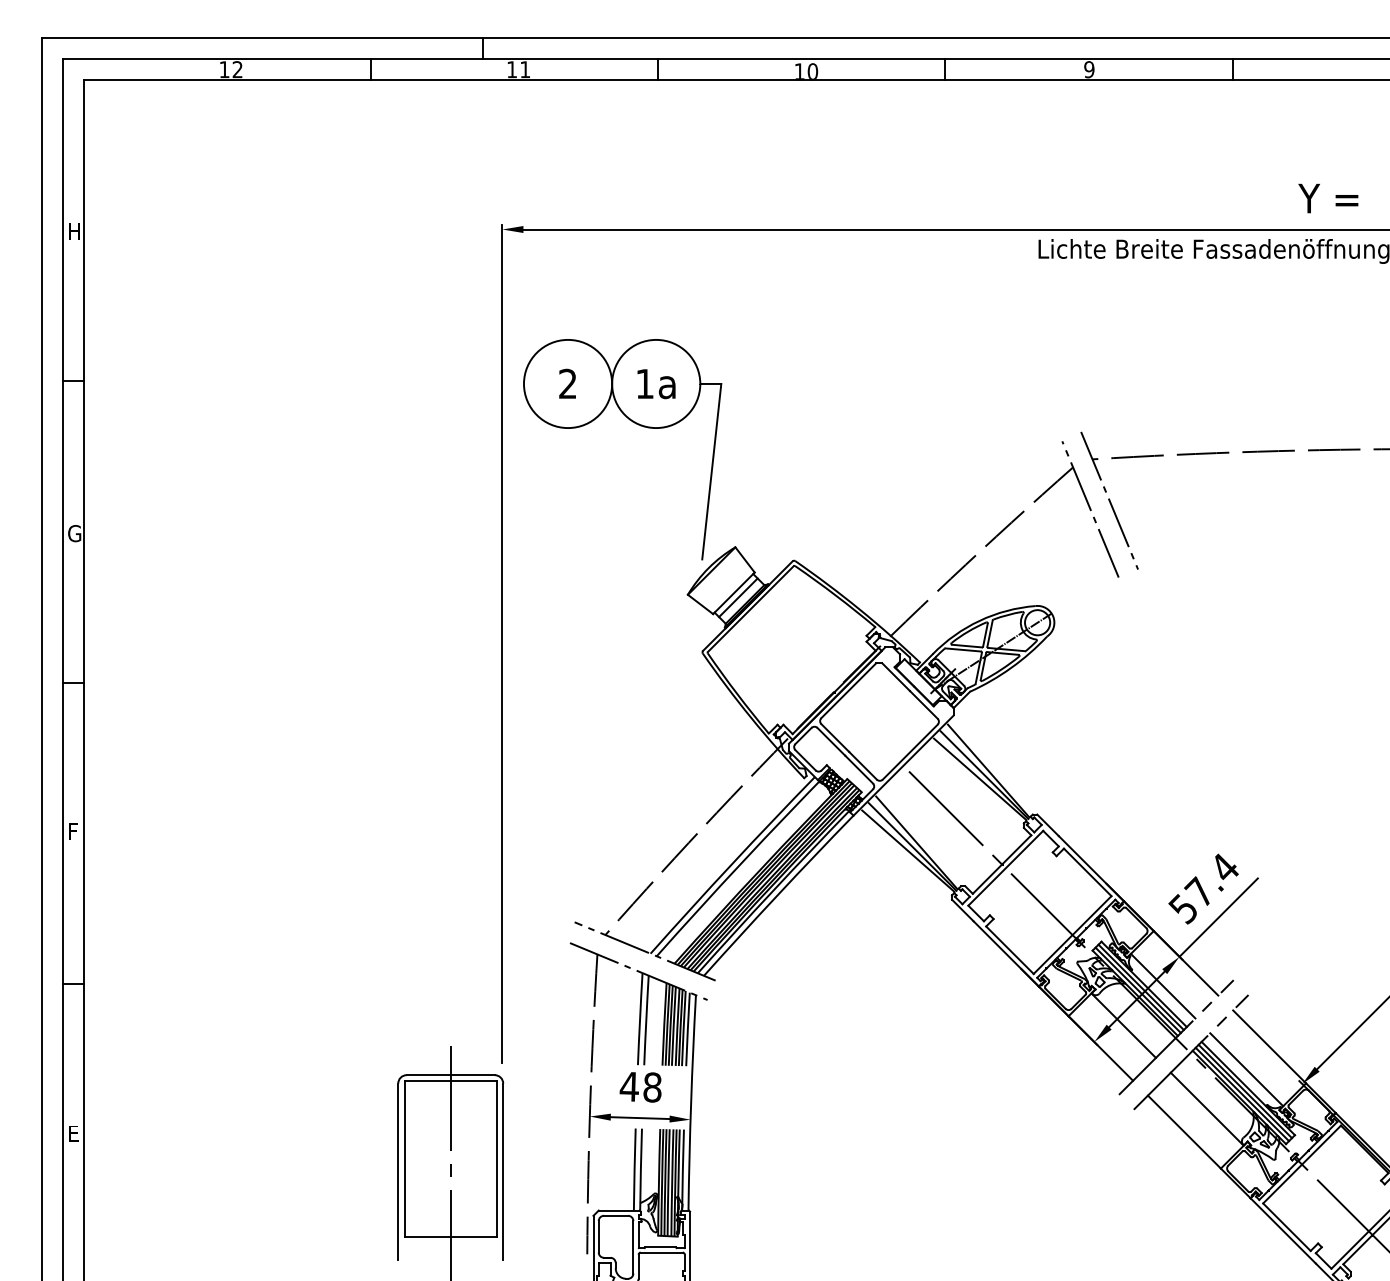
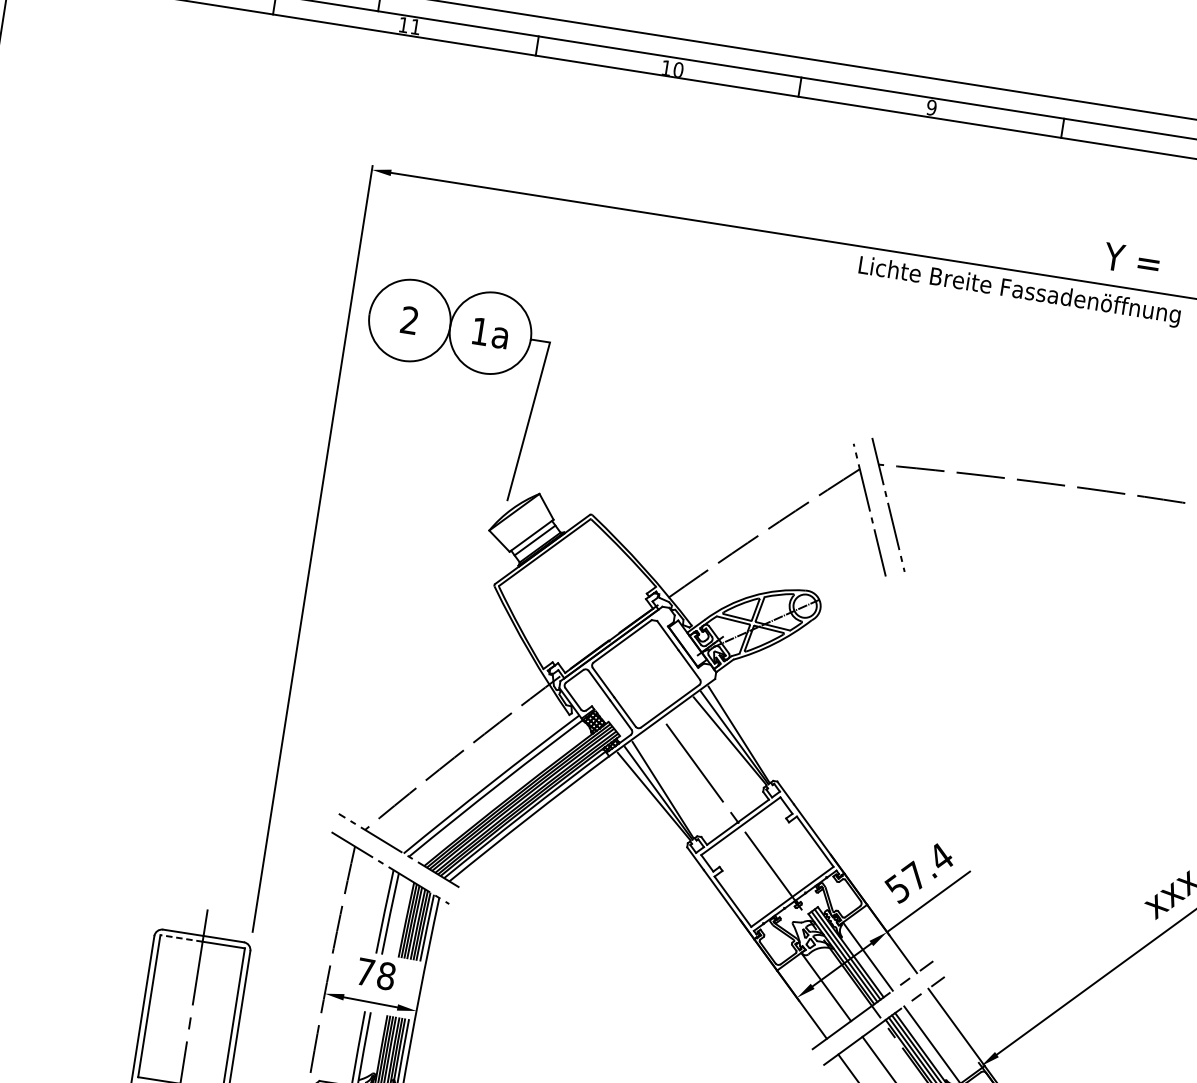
line: (427, 1081) -> (181, 938), solid -> dashed
text: (628, 1086) -> (364, 971), 48 -> 78

